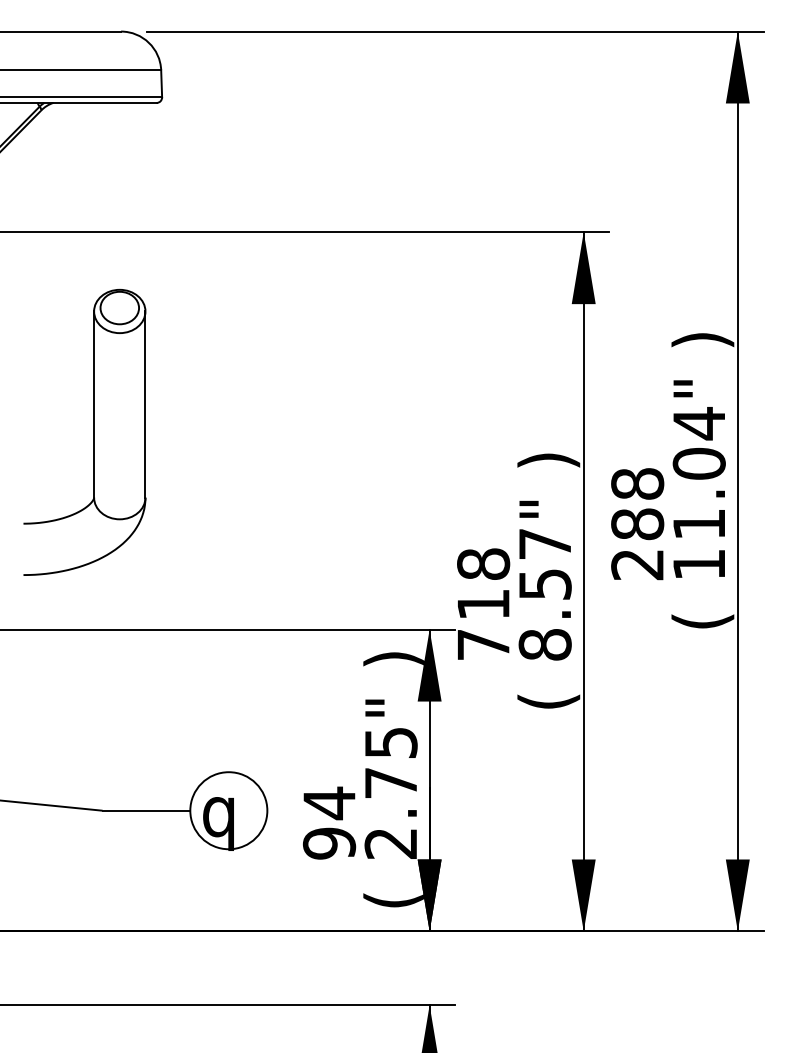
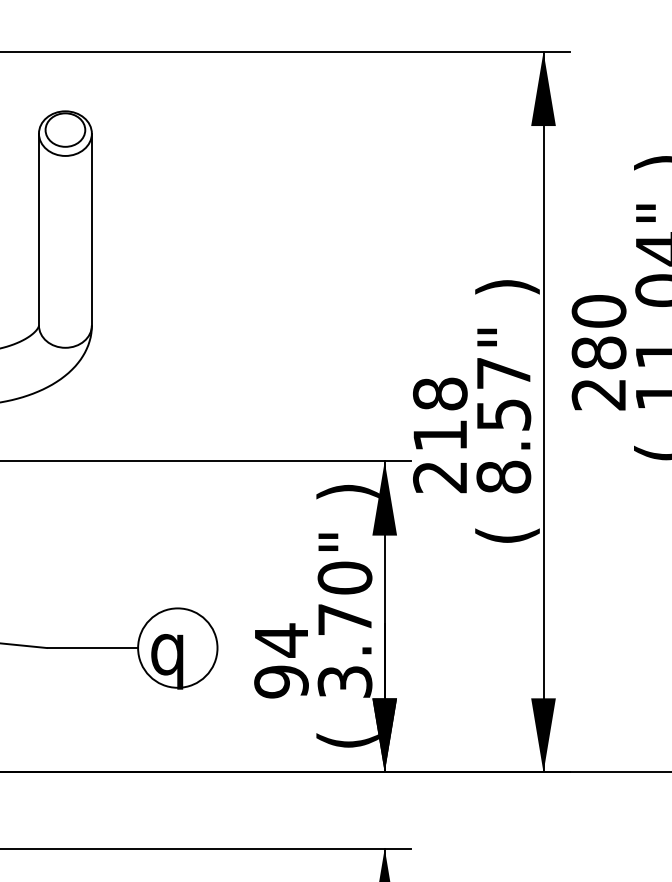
text: (637, 483) -> (598, 310), 288 -> 280
text: (483, 645) -> (440, 477), 718 -> 218
text: (390, 792) -> (344, 629), 2.75" -> 3.70"

